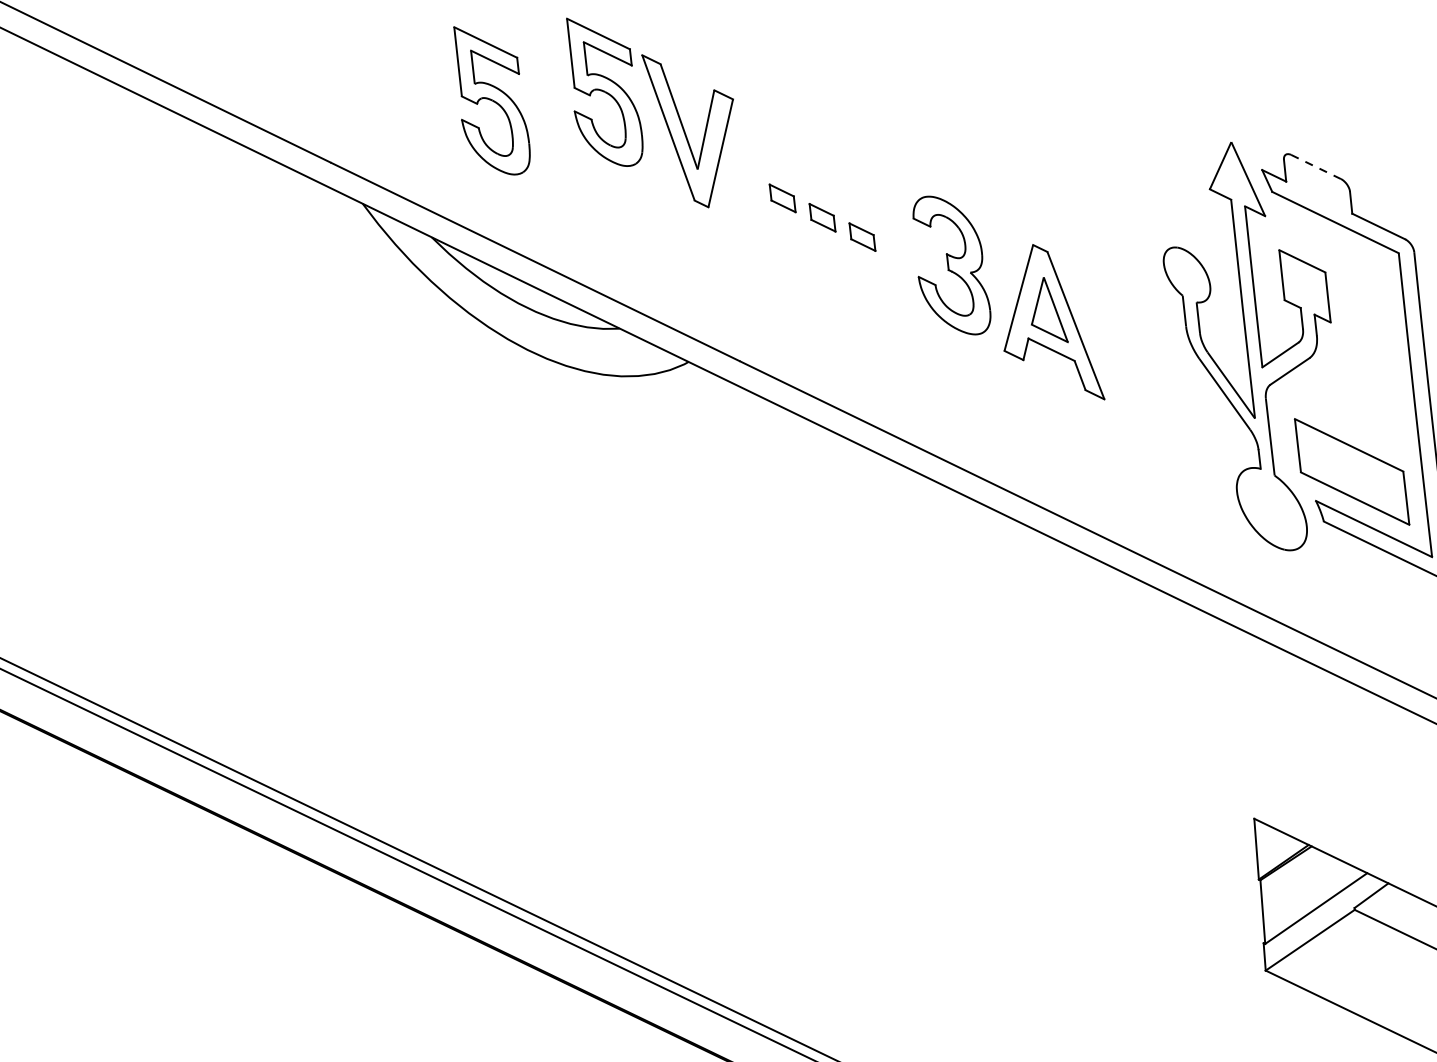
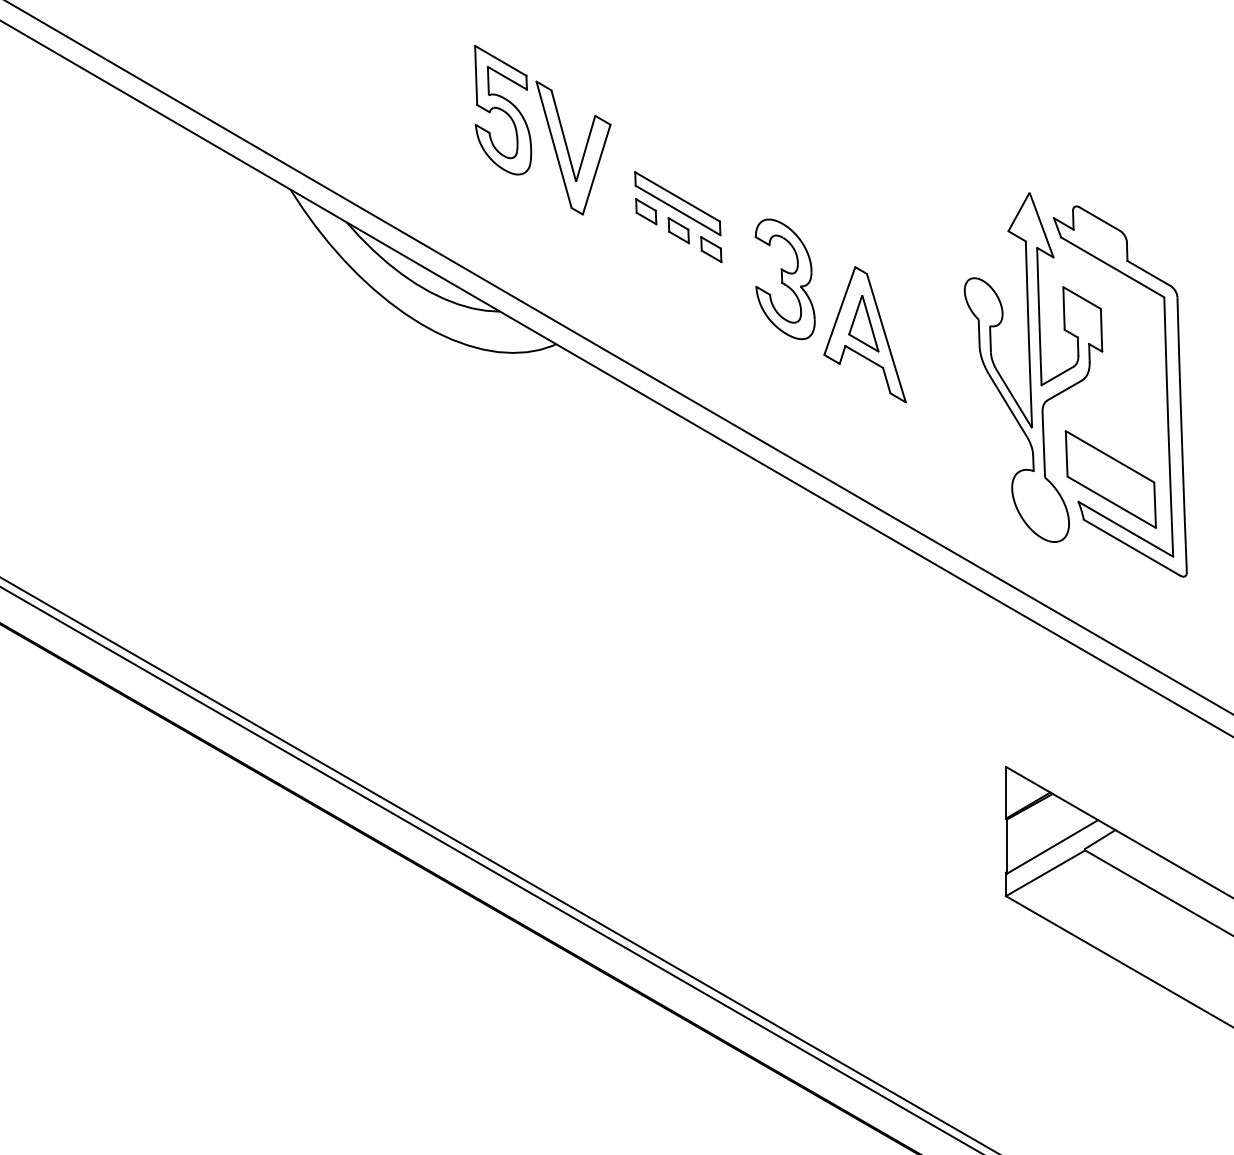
part: (493, 100) -> (407, 110), removed
line: (1316, 167) -> (1100, 219), dashed -> solid
part: (818, 185) -> (677, 203), added

